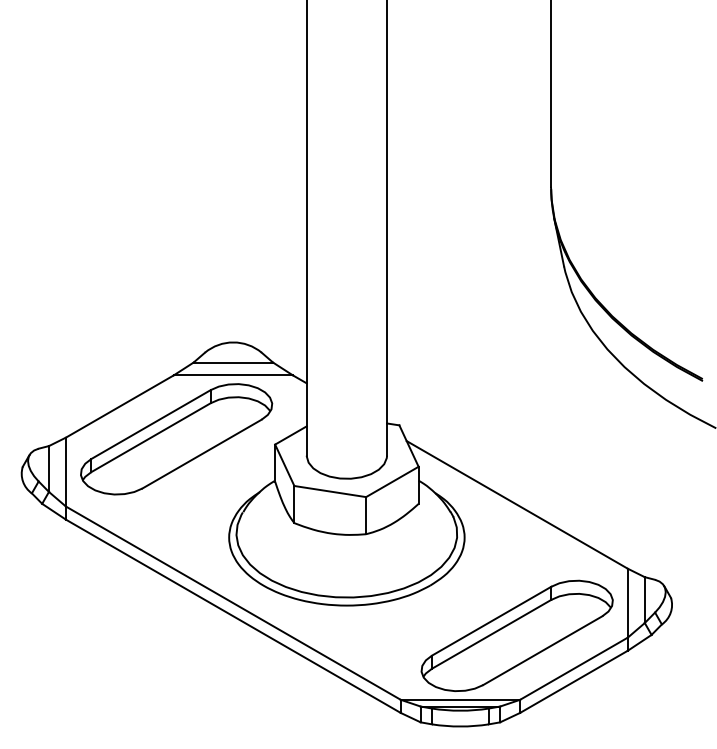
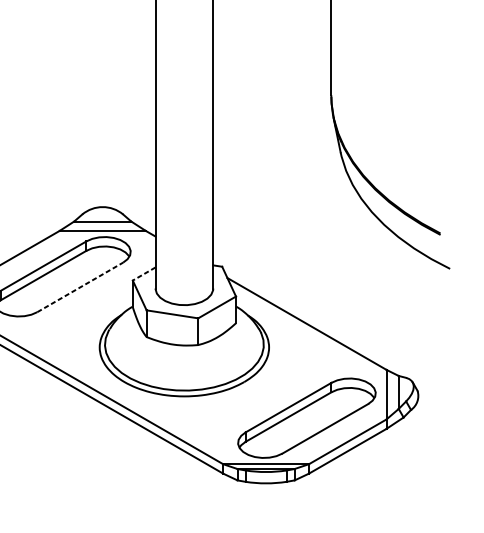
line: (290, 435) -> (143, 274), solid -> dashed
line: (202, 454) -> (80, 287), solid -> dashed

